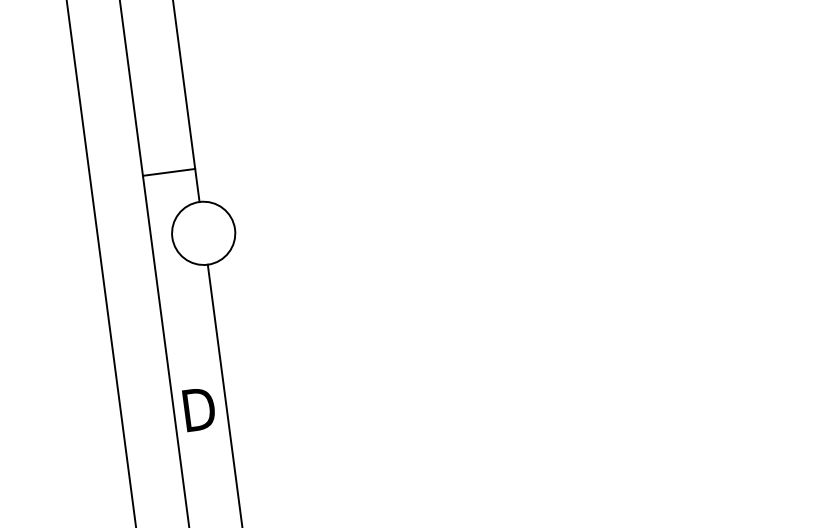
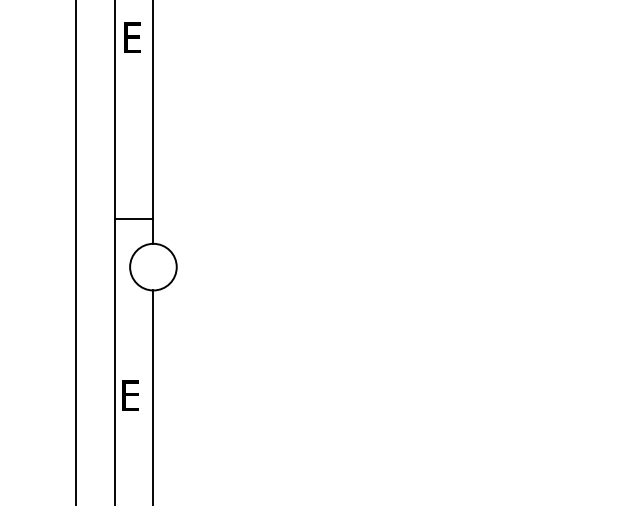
text: (199, 409) -> (133, 395), D -> E

